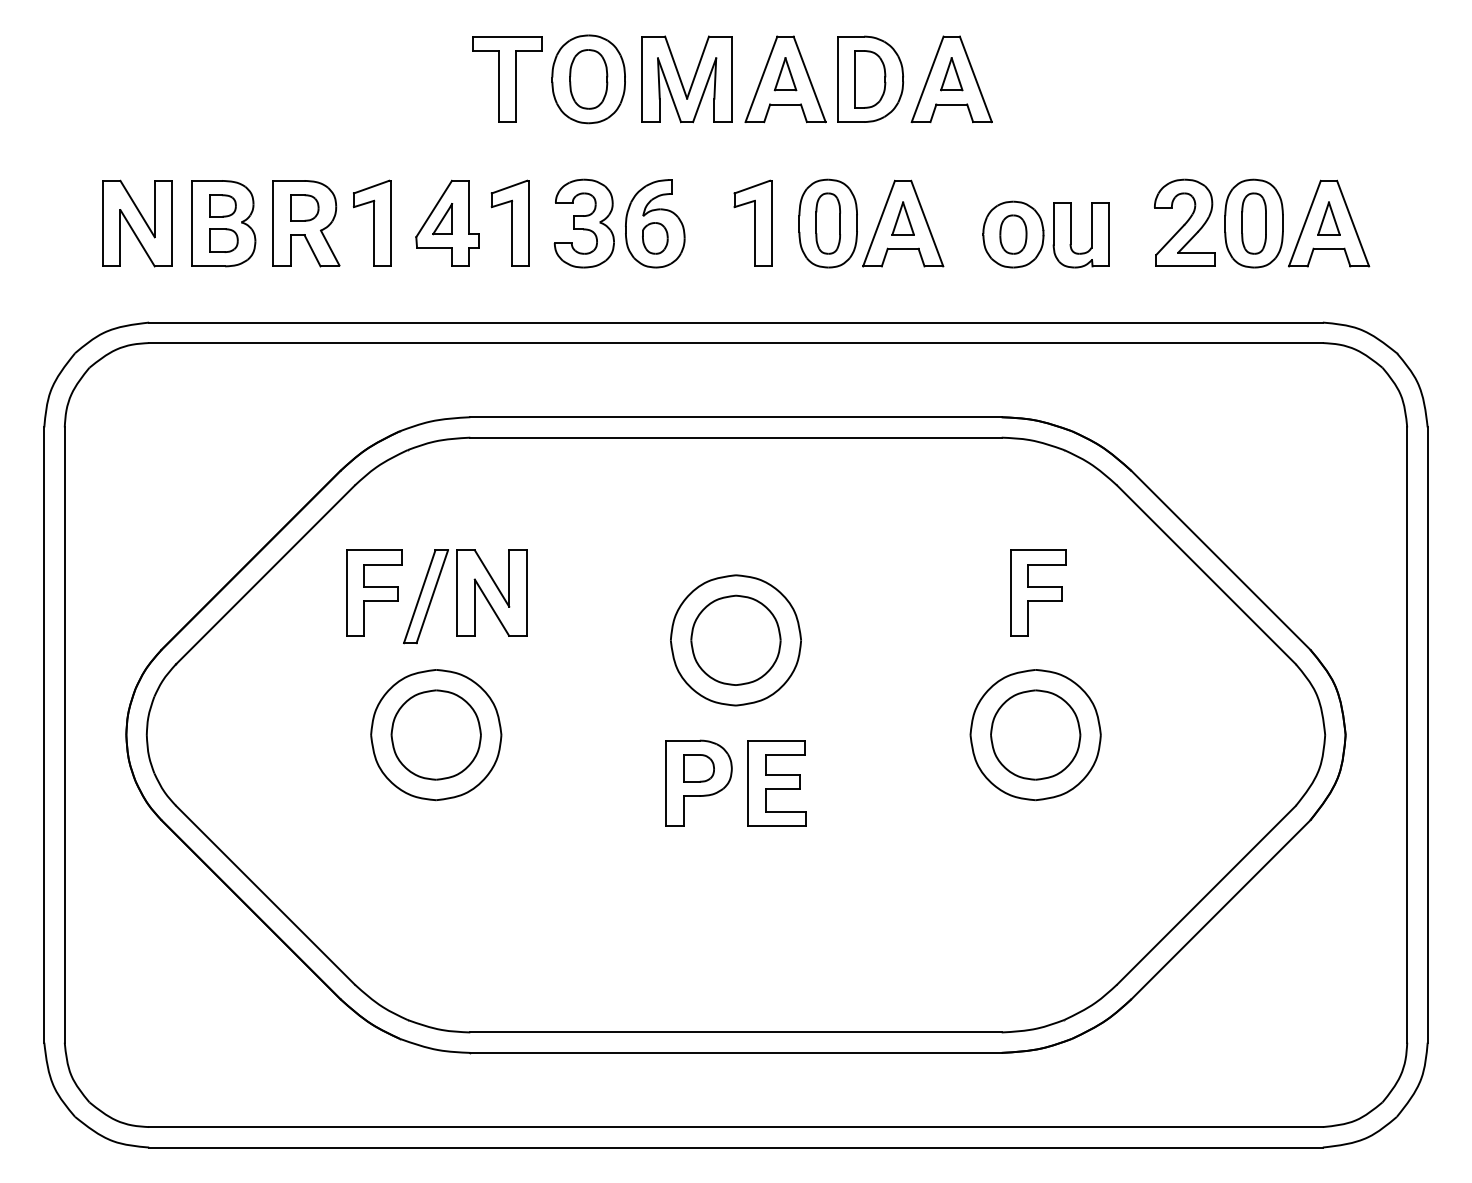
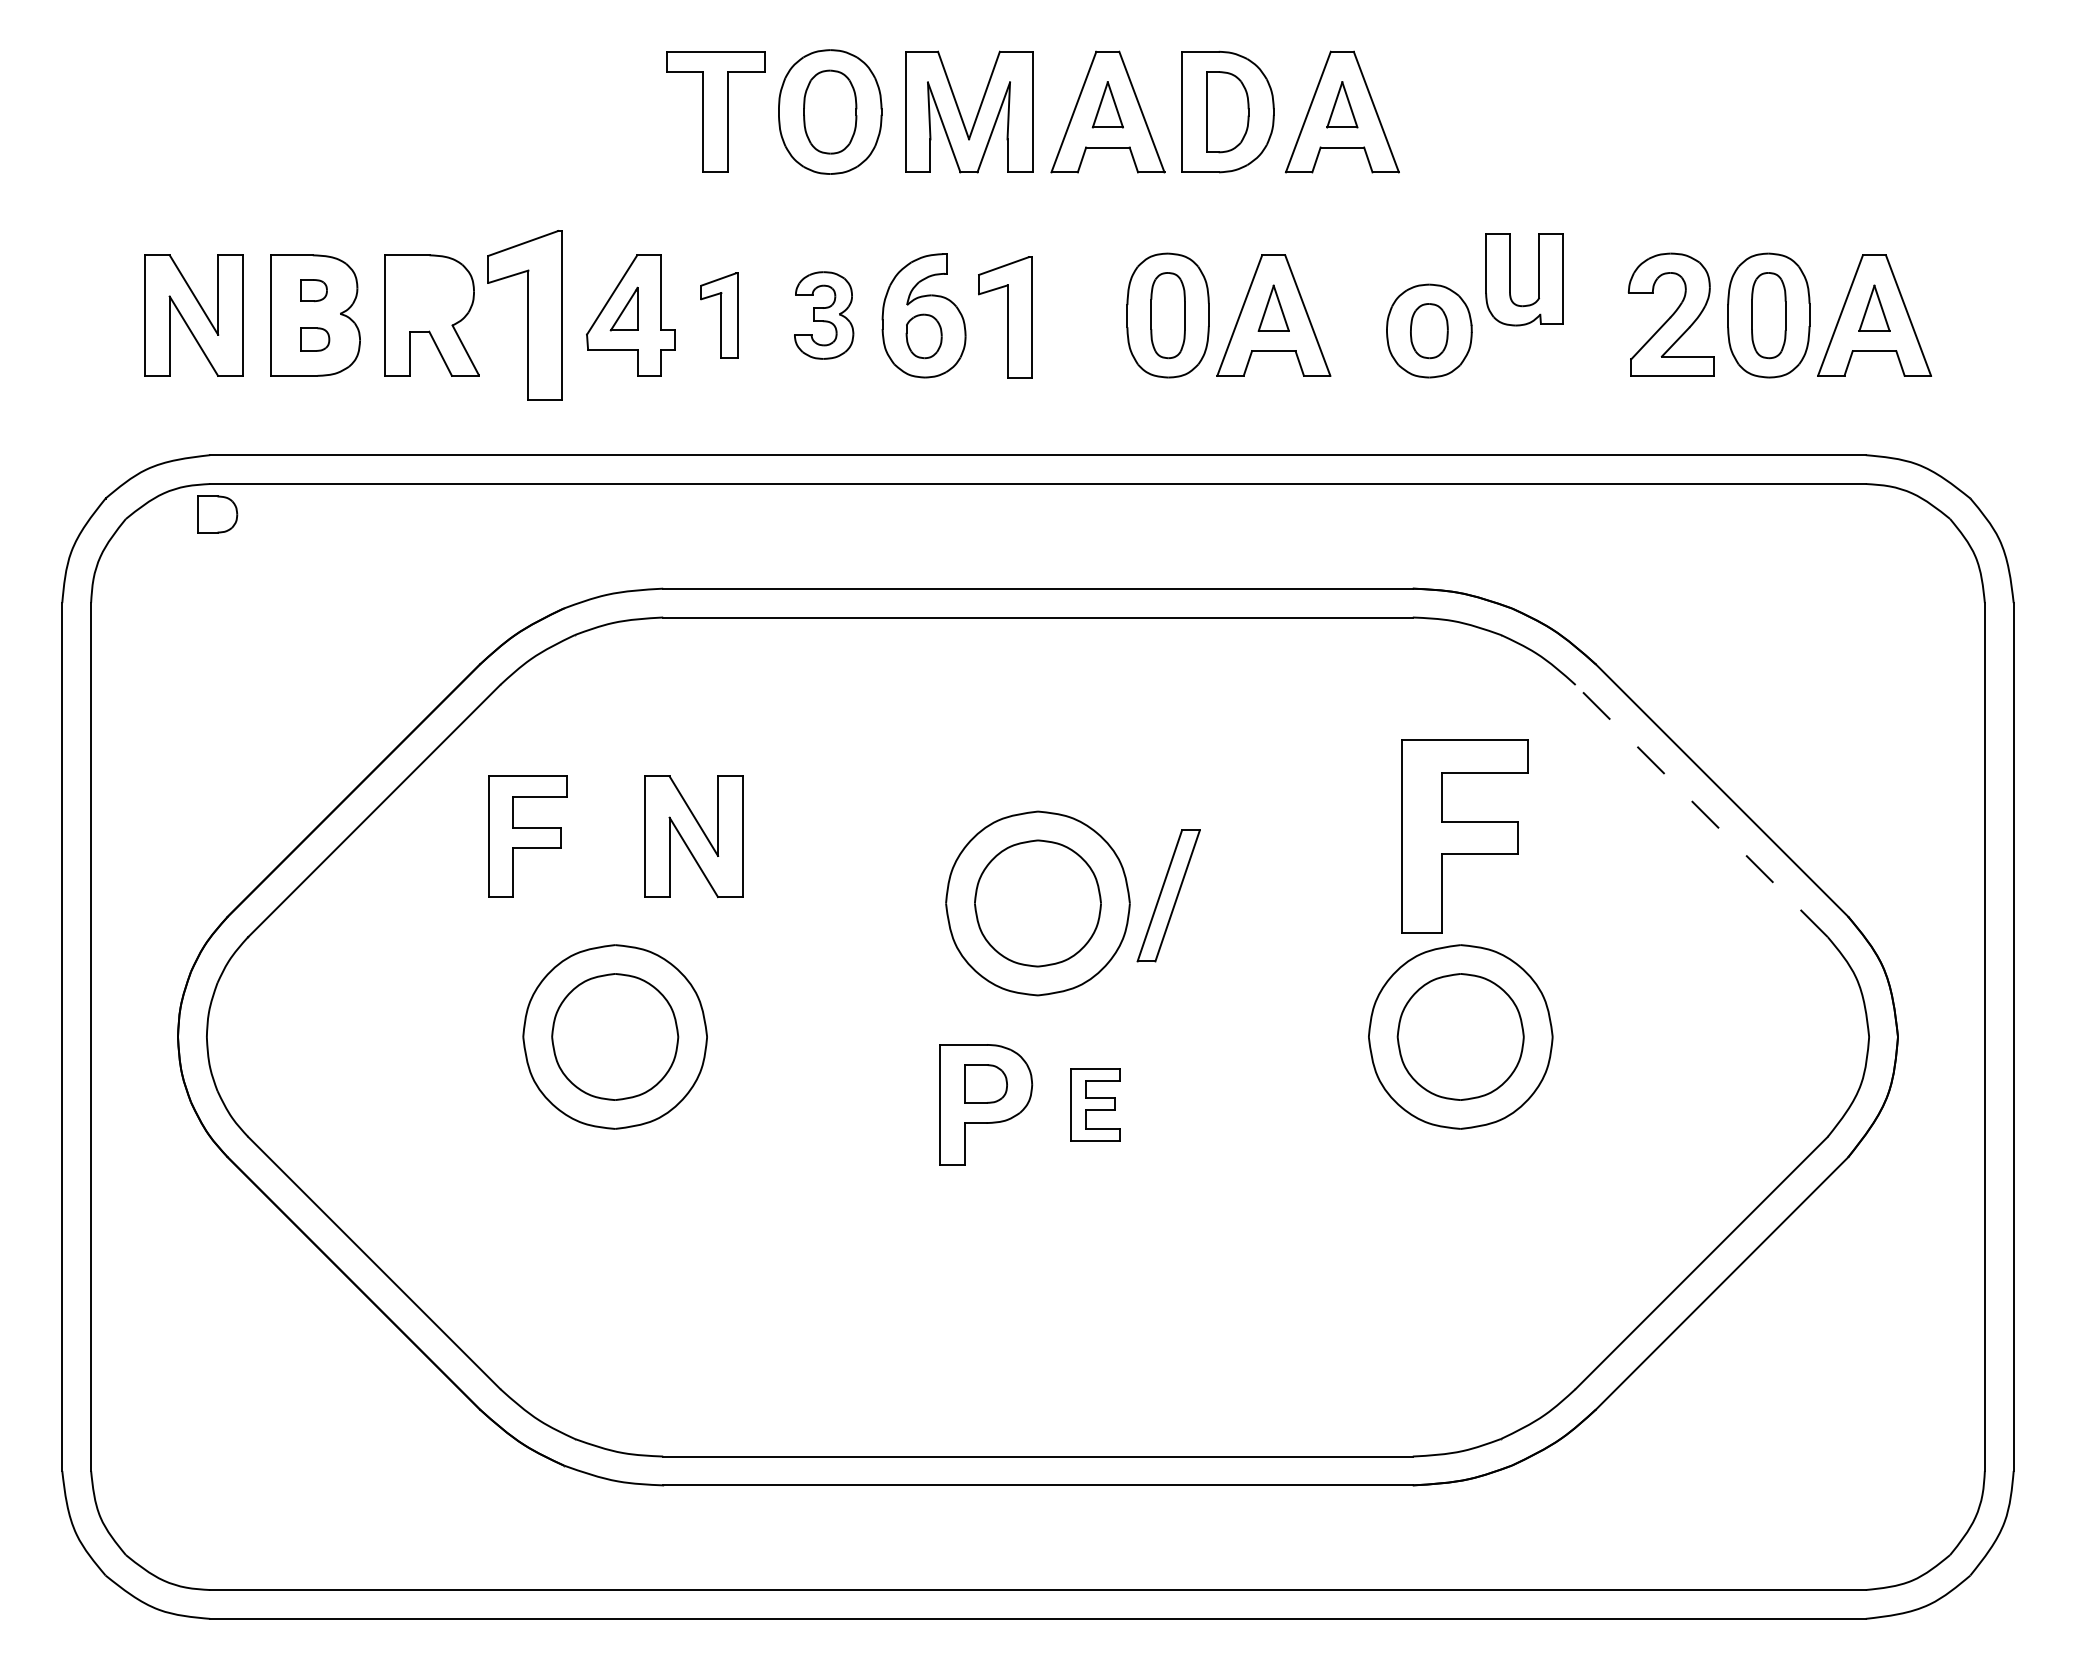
part: (222, 205) -> (313, 290), size x0.7
part: (304, 207) -> (217, 514), moved
part: (372, 223) -> (525, 315), size x1.4
part: (510, 223) -> (719, 315), size x0.7
part: (583, 223) -> (823, 315), size x0.7
part: (753, 223) -> (1005, 317), moved
part: (1070, 234) -> (1510, 279), moved
part: (223, 240) -> (315, 339), size x0.7
line: (1206, 574) -> (1701, 810), solid -> dashed
part: (1038, 592) -> (1464, 836), size x1.6
part: (425, 596) -> (1168, 895), moved
part: (776, 782) -> (1095, 1104), size x0.6

